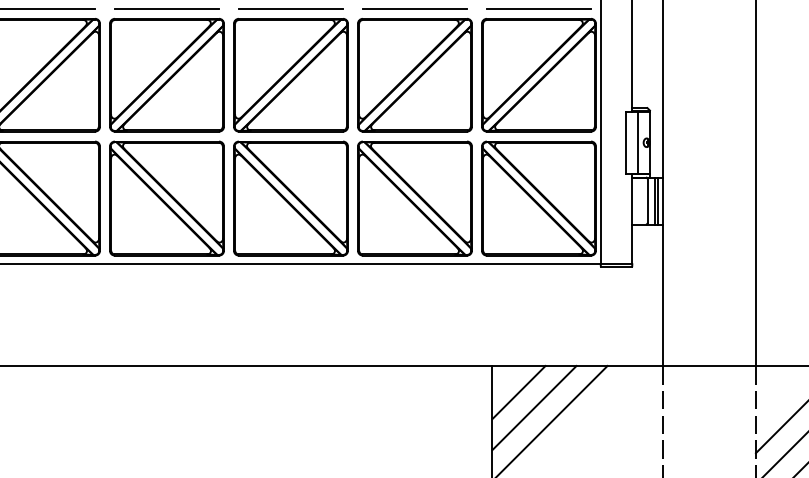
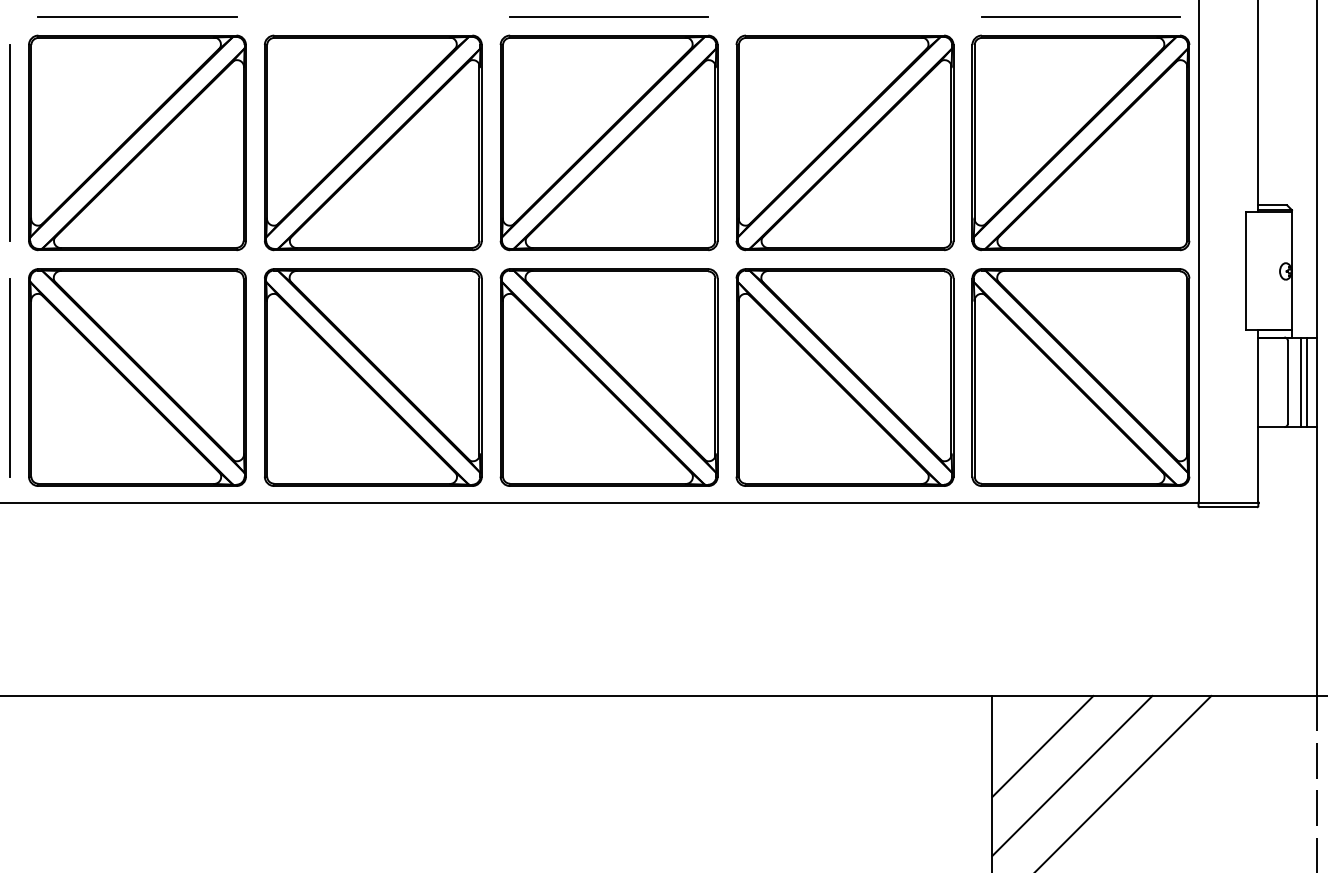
line: (166, 8) -> (372, 15), removed
line: (414, 8) -> (844, 15), removed
line: (638, 142) -> (1270, 270), removed

